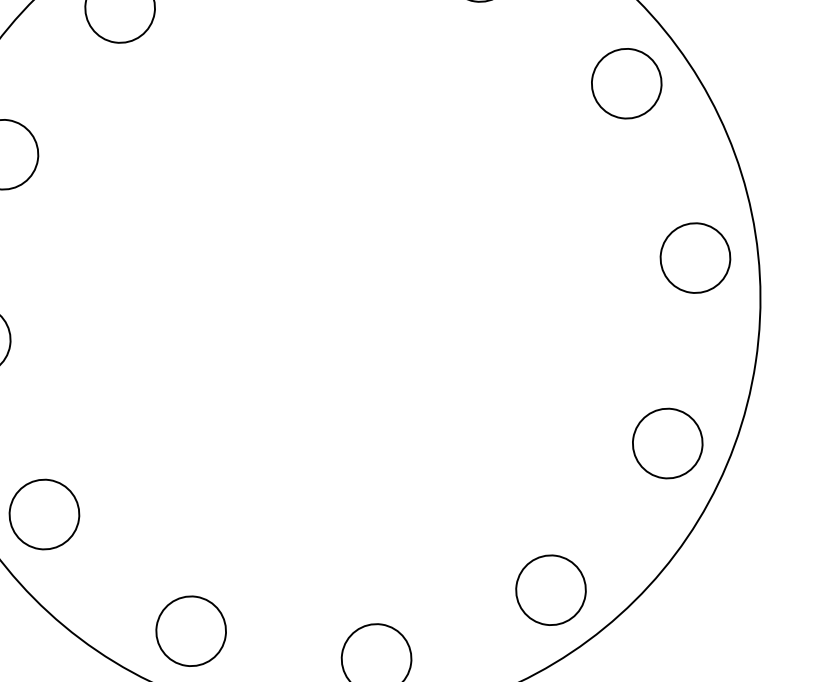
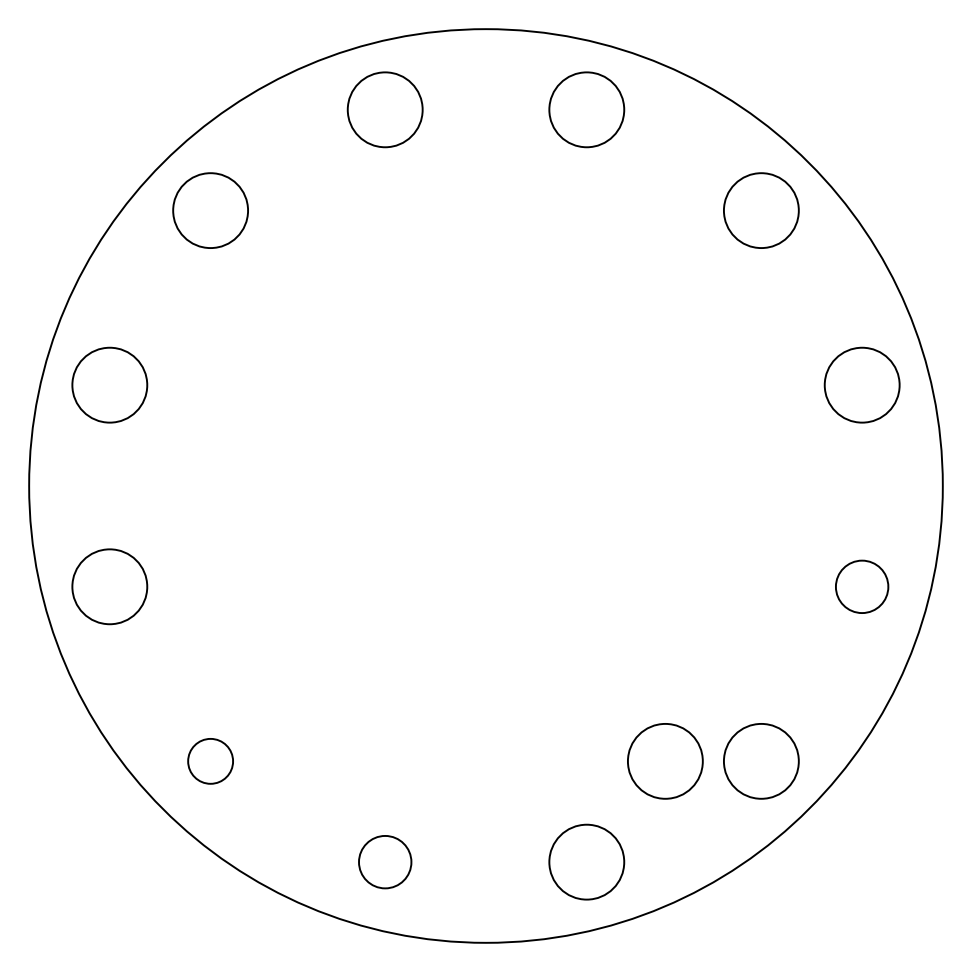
circle: (667, 443) -> (861, 586), size x0.7
circle: (44, 513) -> (210, 760), size x0.6
circle: (462, 577) -> (665, 761), added
circle: (190, 630) -> (384, 861), size x0.7

